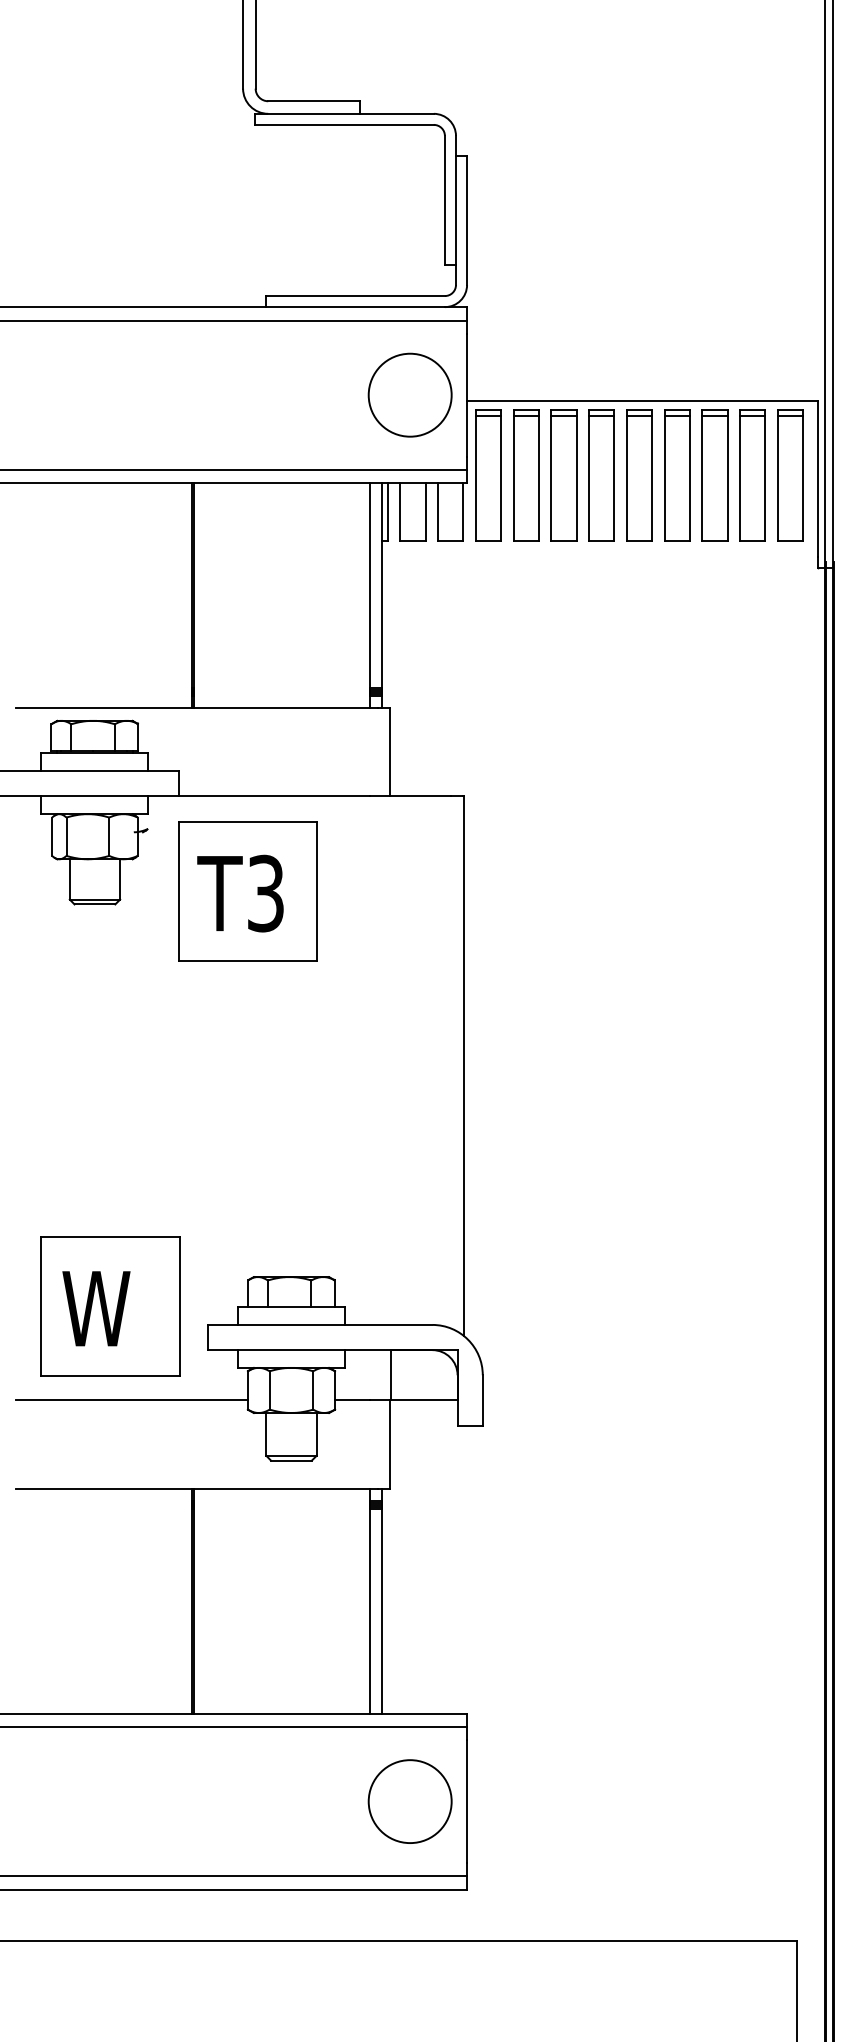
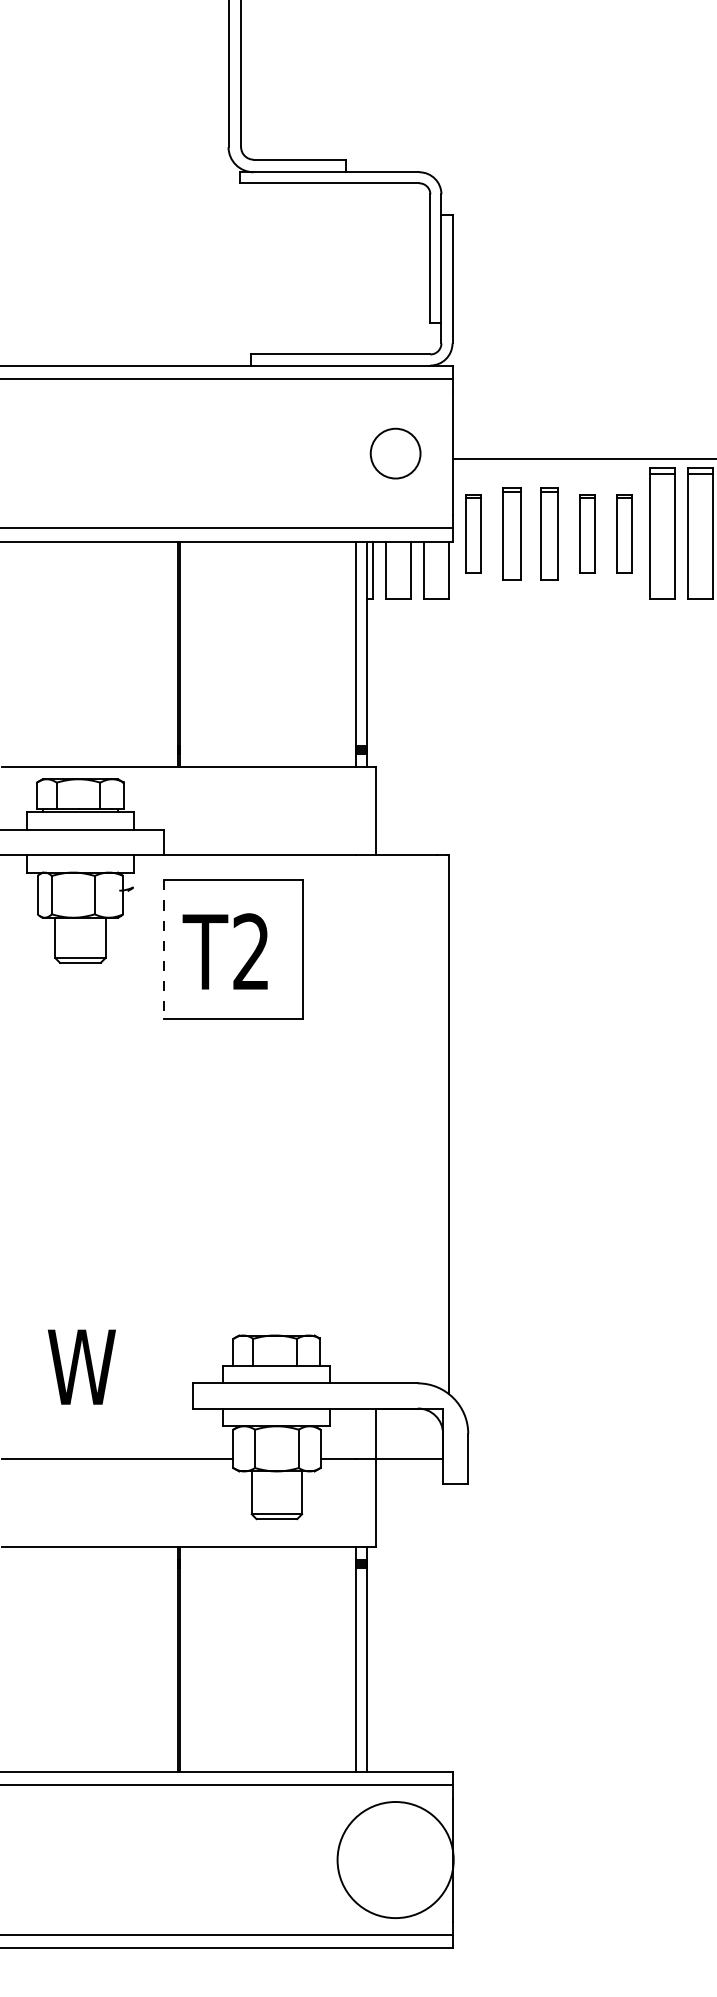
circle: (409, 394) -> (394, 452), size x0.6
part: (488, 475) -> (473, 533), size x0.6
part: (526, 475) -> (511, 533), size x0.7
part: (563, 475) -> (548, 533), size x0.7
part: (601, 475) -> (586, 533), size x0.6
part: (639, 475) -> (624, 533), size x0.6
line: (178, 891) -> (163, 949), solid -> dashed
text: (265, 893) -> (250, 951), T3 -> T2
part: (110, 1306) -> (95, 1364), removed
circle: (409, 1801) -> (394, 1859), size x1.4

